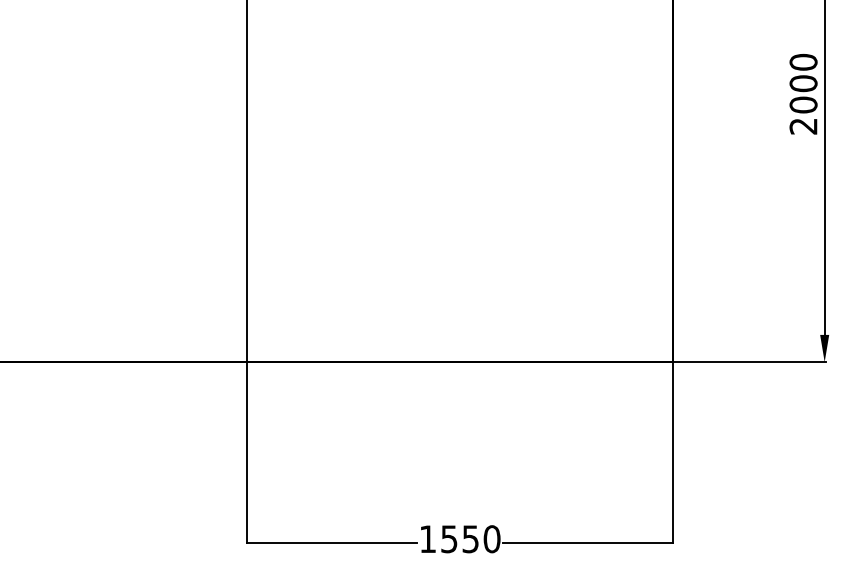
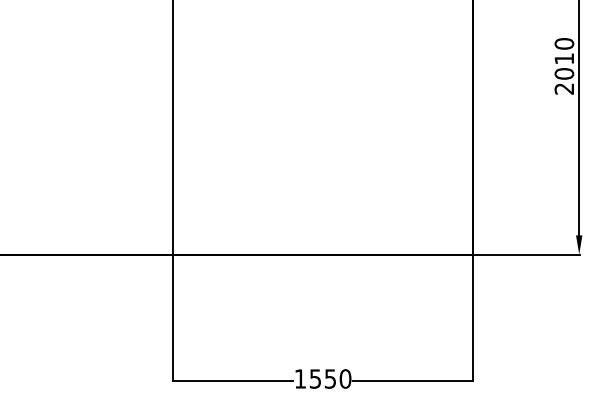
text: (803, 83) -> (564, 58), 2000 -> 2010

